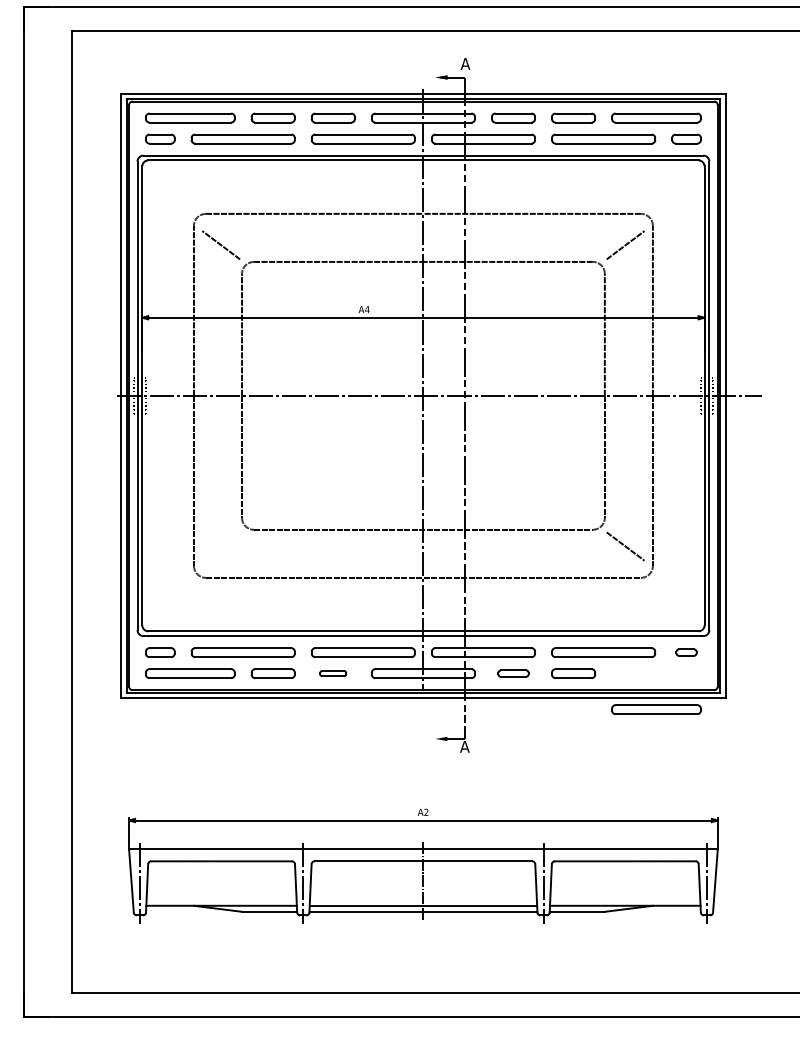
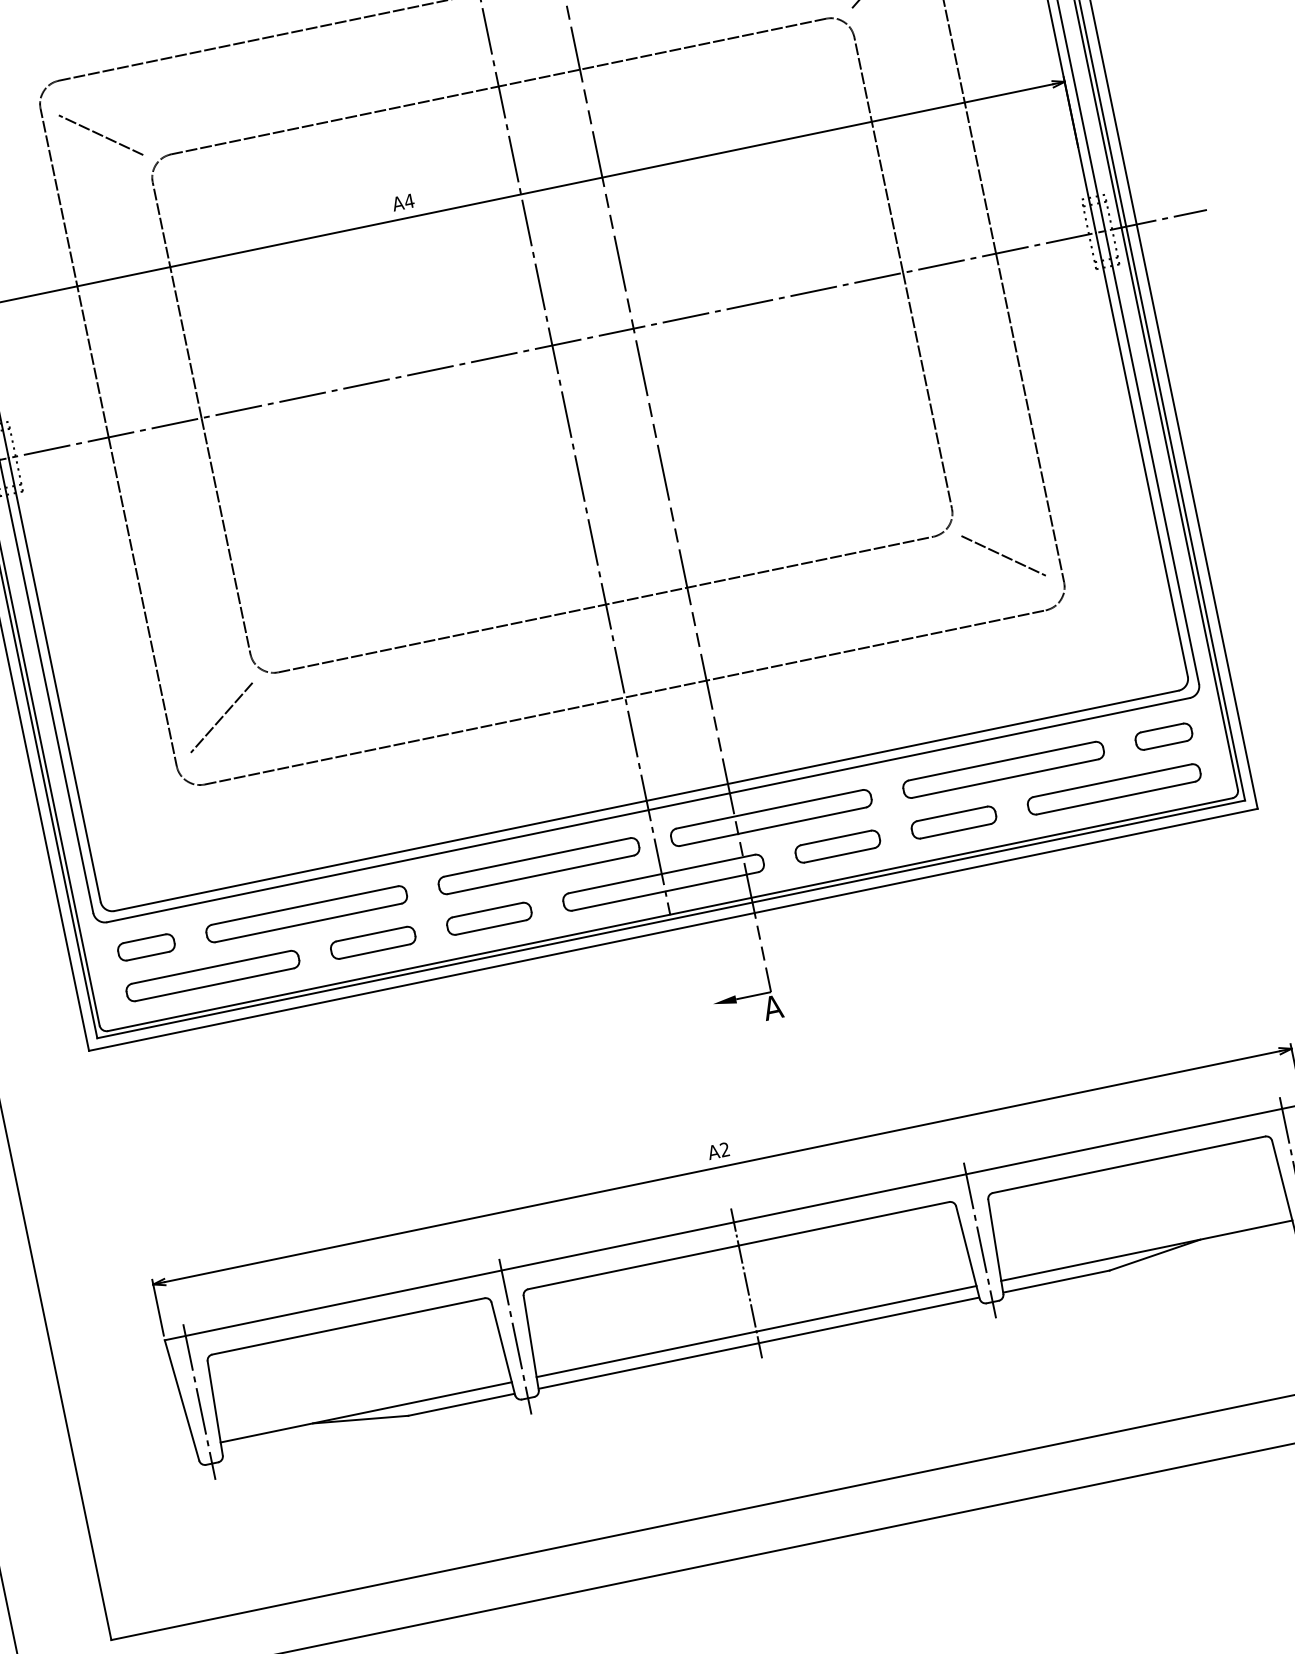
line: (221, 546) -> (222, 717), added
part: (686, 652) -> (1163, 736), size x1.43
part: (332, 673) -> (487, 918), size x1.67
part: (513, 673) -> (837, 846), size x1.43
part: (656, 709) -> (1114, 789), moved

